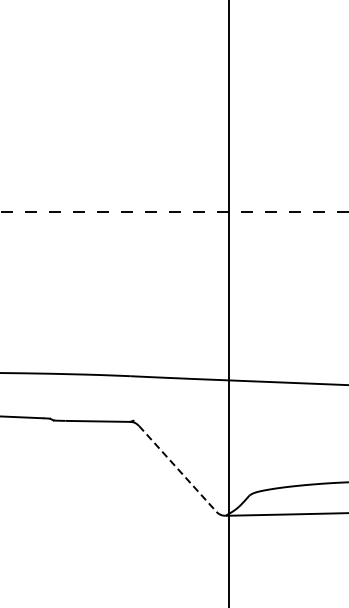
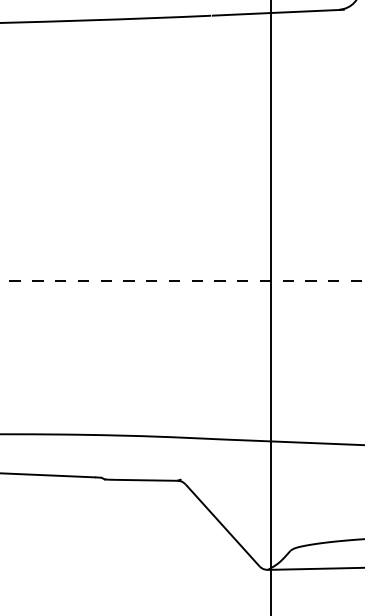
line: (177, 469) -> (222, 525), dashed -> solid

